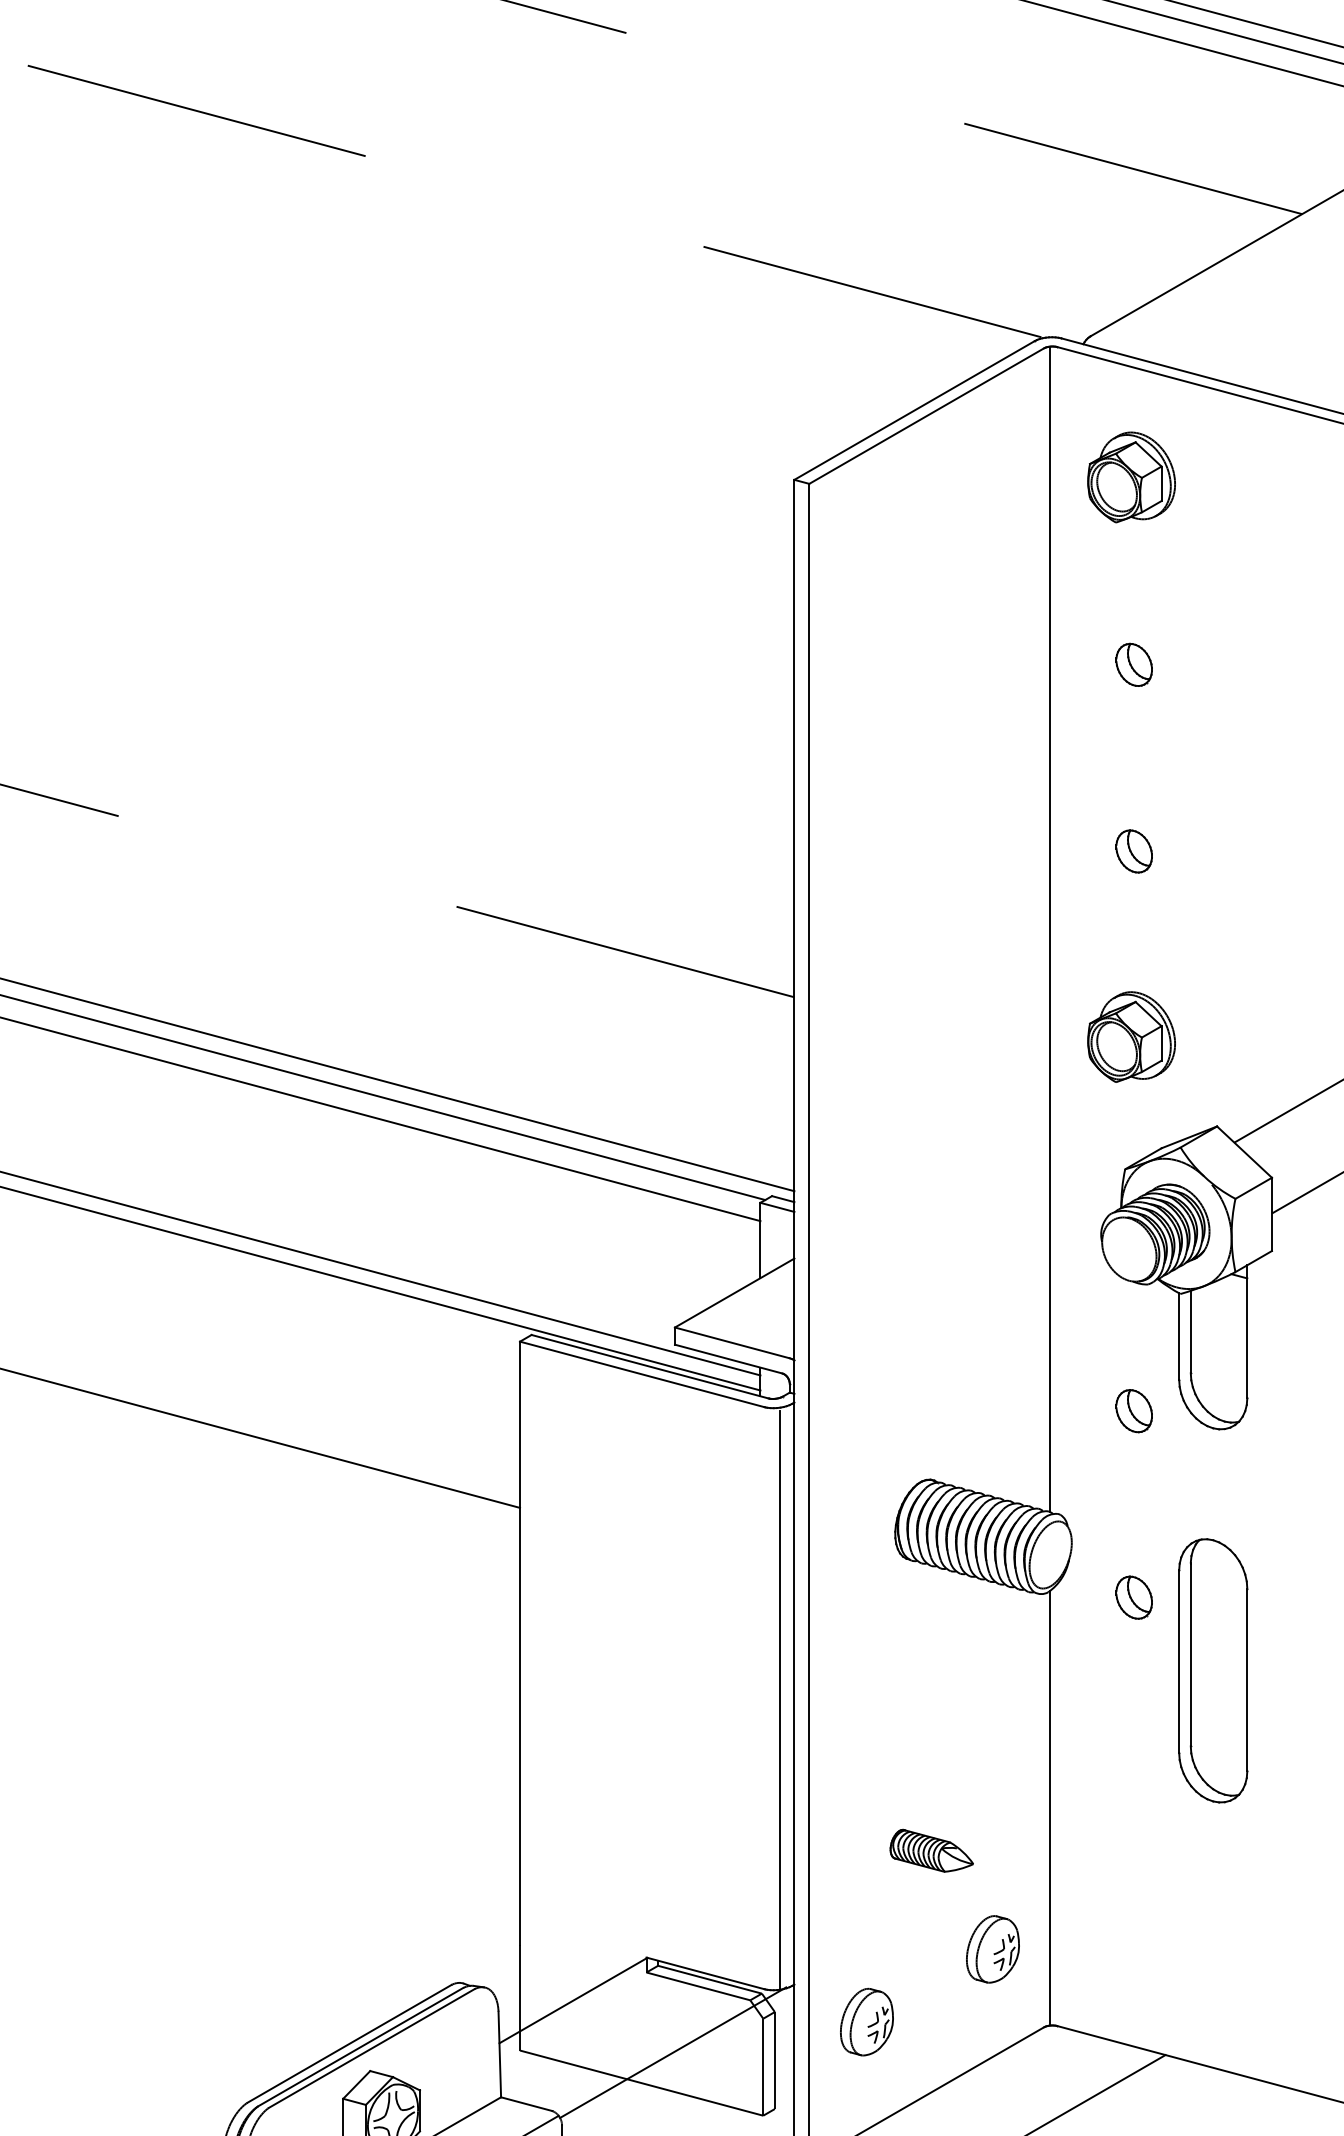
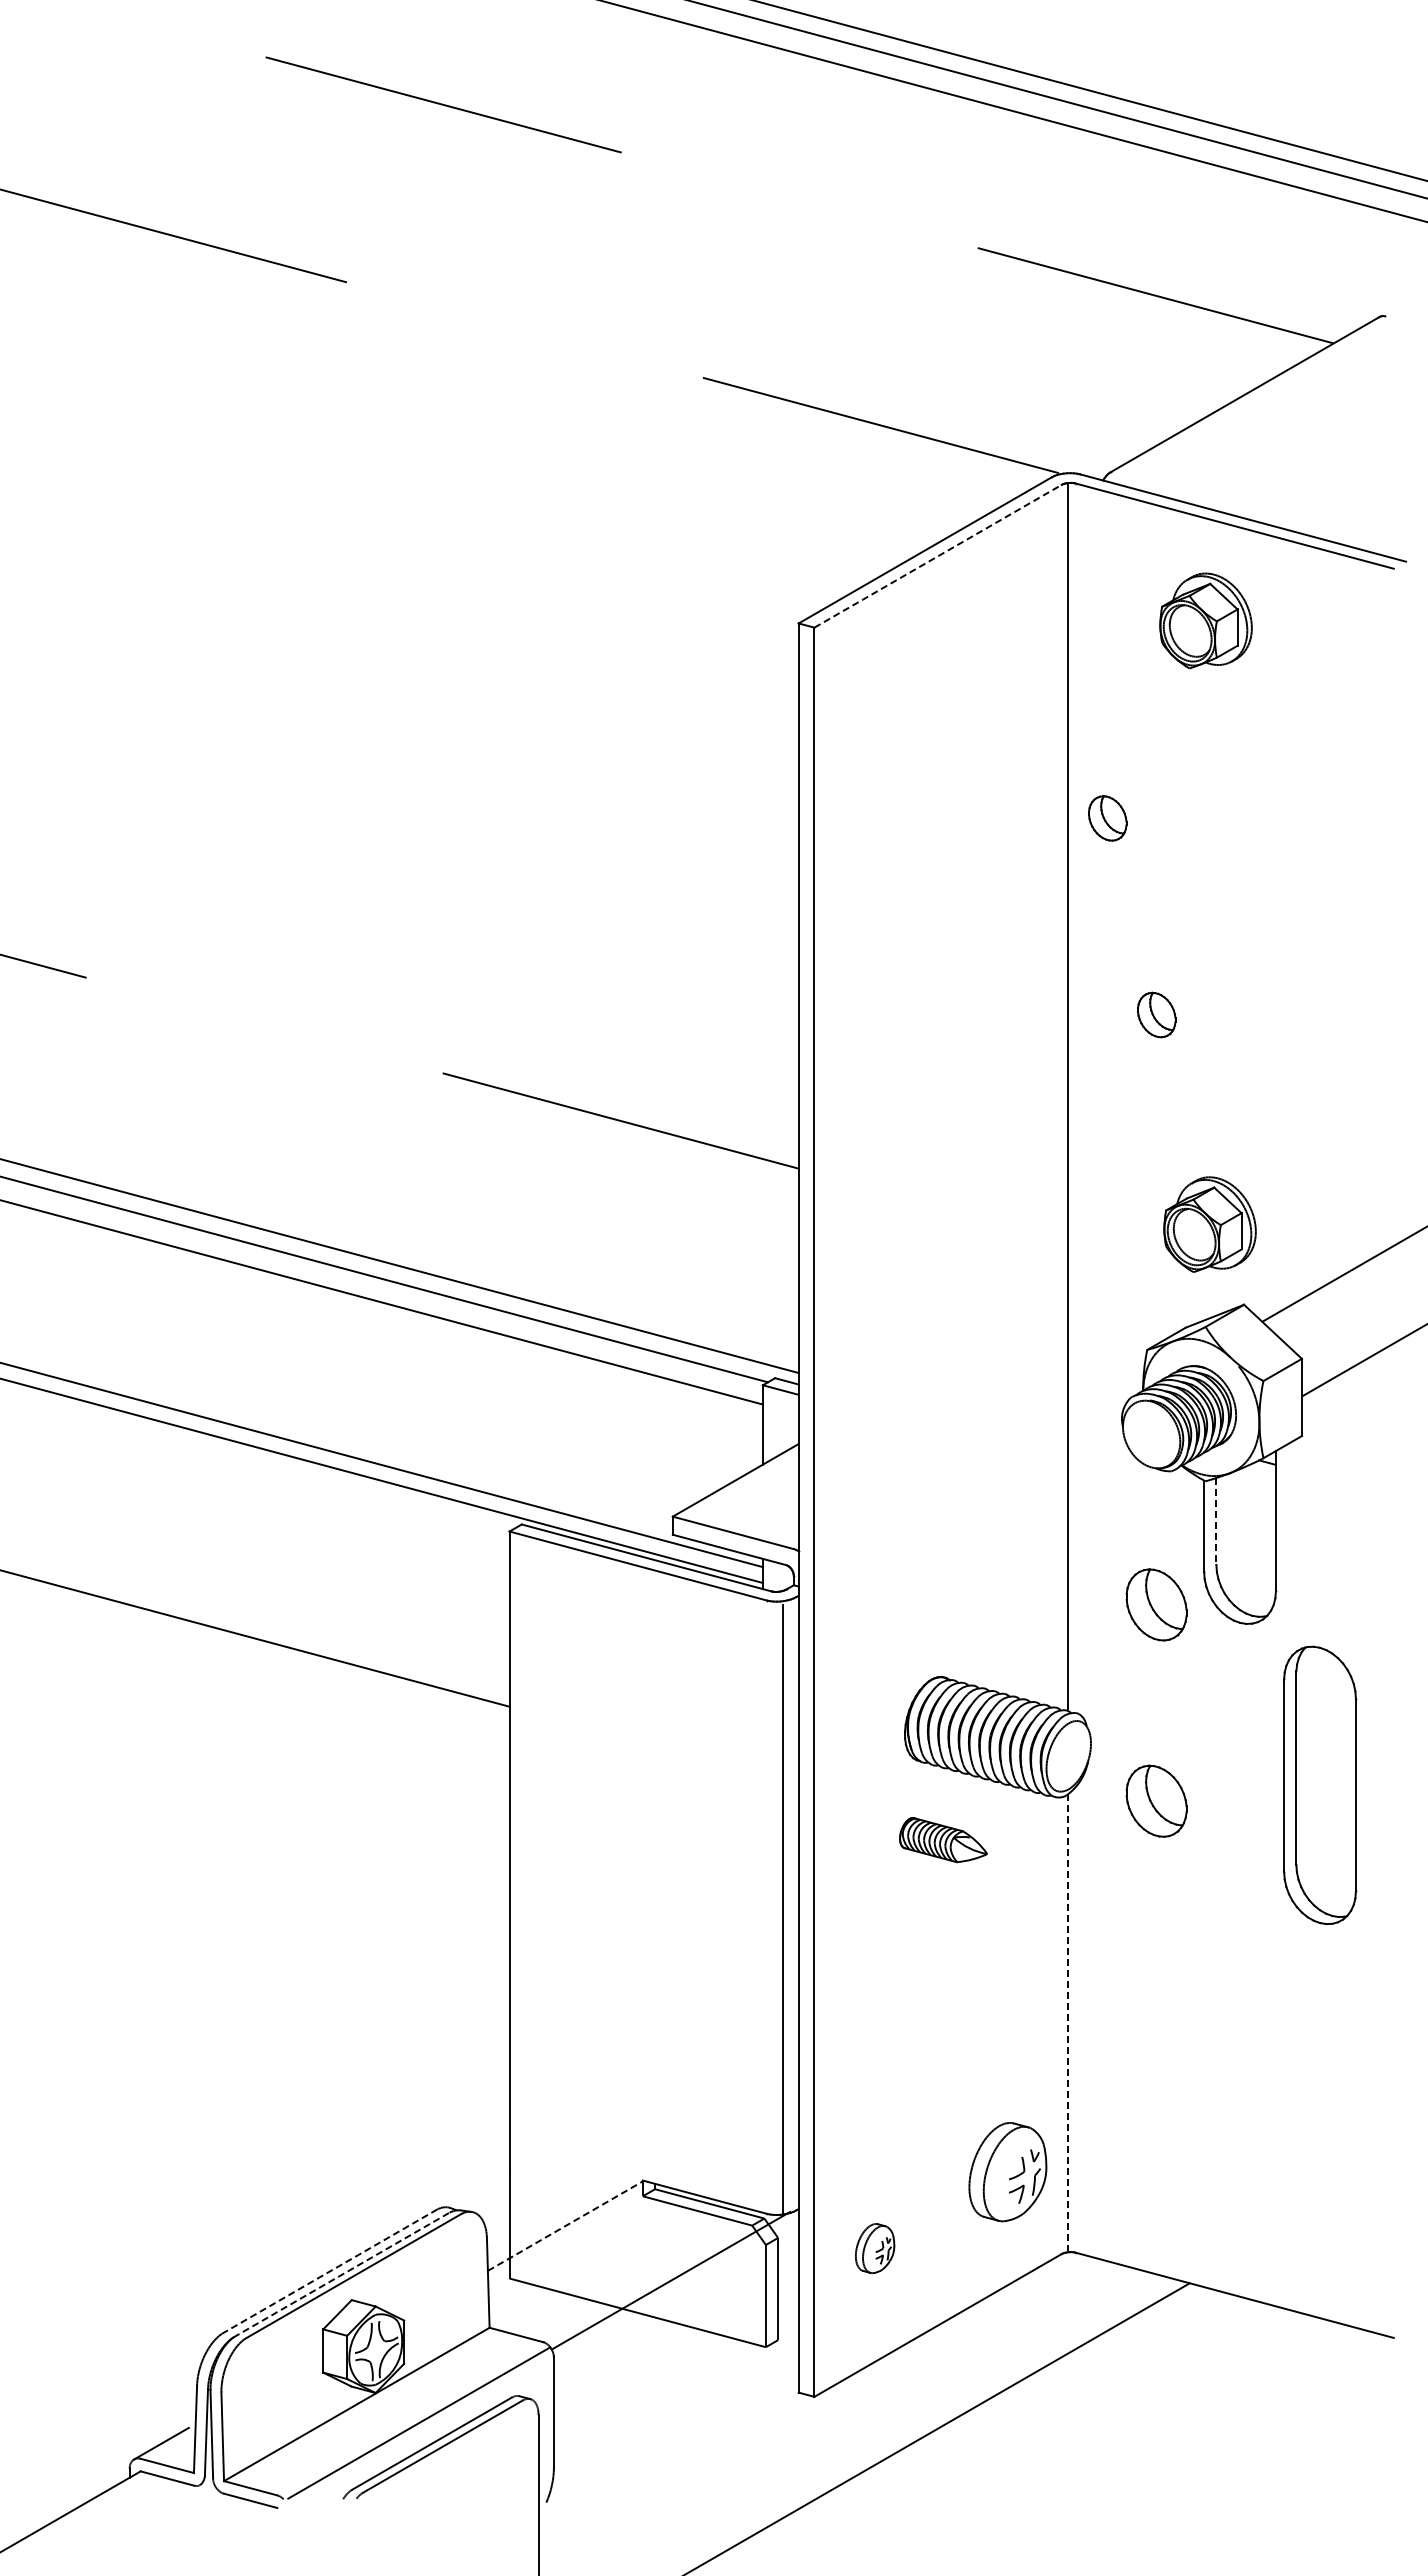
line: (927, 416) -> (938, 556), solid -> dashed
part: (1131, 477) -> (1205, 620), moved
part: (1133, 664) -> (1107, 818), moved
part: (1131, 1036) -> (1209, 1224), moved
line: (1190, 1332) -> (1216, 1521), solid -> dashed
part: (1133, 1410) -> (1156, 1604), size x1.6
part: (1133, 1597) -> (1156, 1801), size x1.6
part: (1213, 1669) -> (1320, 1784), moved
line: (1049, 1808) -> (1067, 2023), solid -> dashed
part: (931, 1851) -> (943, 1840), moved
part: (992, 1948) -> (1007, 2171), size x1.4
line: (574, 2000) -> (566, 2225), solid -> dashed
part: (866, 2022) -> (874, 2248), size x0.7
line: (349, 2043) -> (329, 2271), solid -> dashed
line: (360, 2047) -> (341, 2275), solid -> dashed

